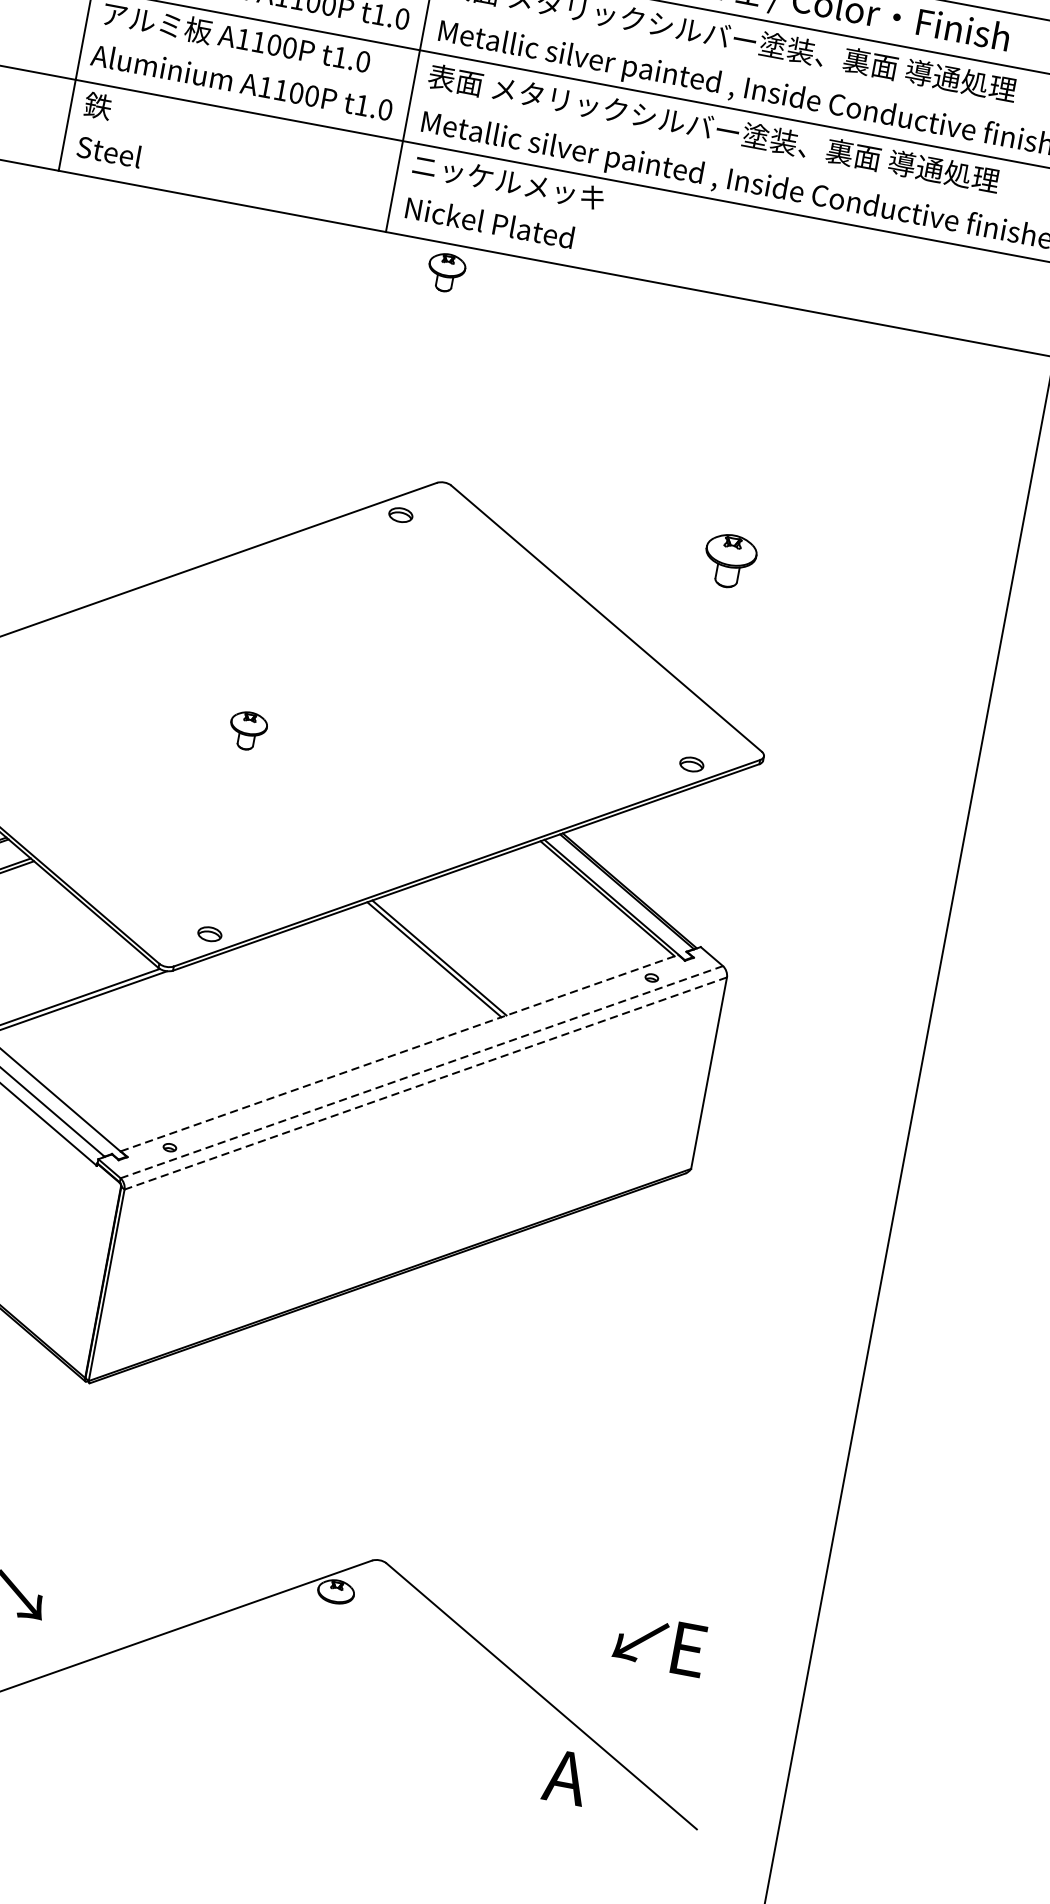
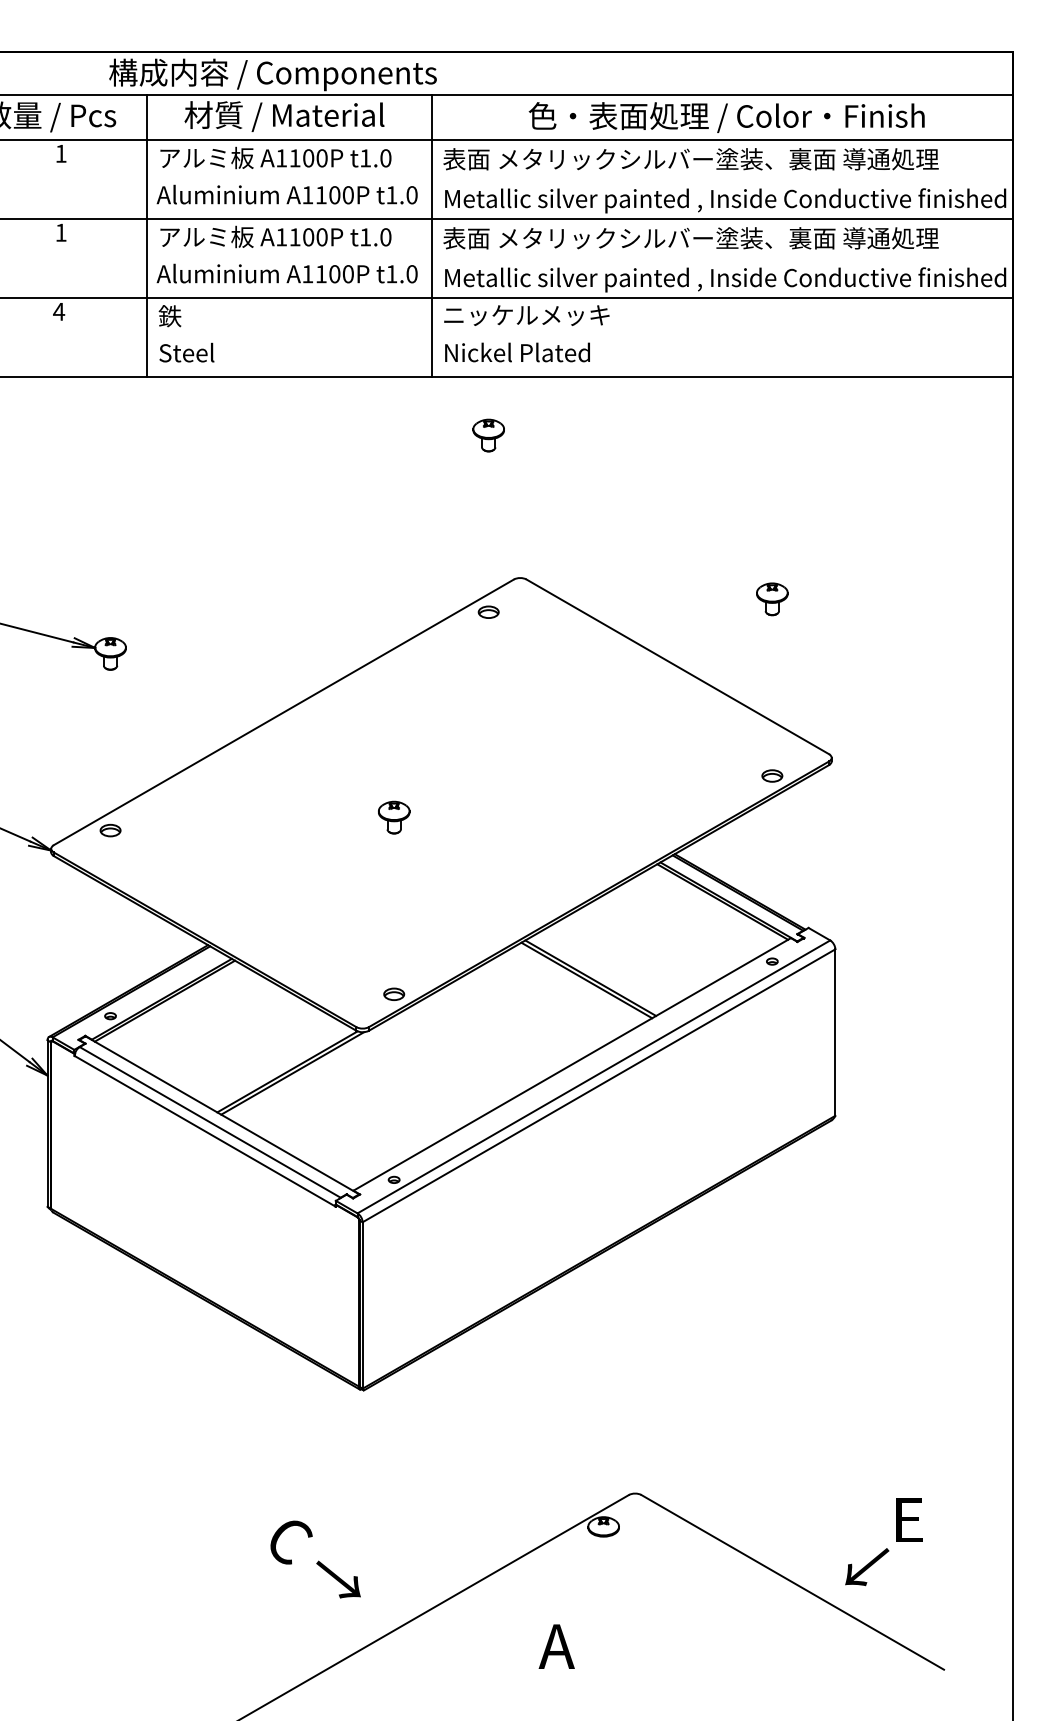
part: (445, 272) -> (488, 435), moved
part: (729, 561) -> (772, 599), size x0.71
line: (399, 1053) -> (572, 1064), dashed -> solid
line: (421, 1071) -> (593, 1076), dashed -> solid
line: (426, 1083) -> (599, 1085), dashed -> solid
text: (640, 1641) -> (867, 1567), moved
text: (565, 1777) -> (556, 1646), moved

